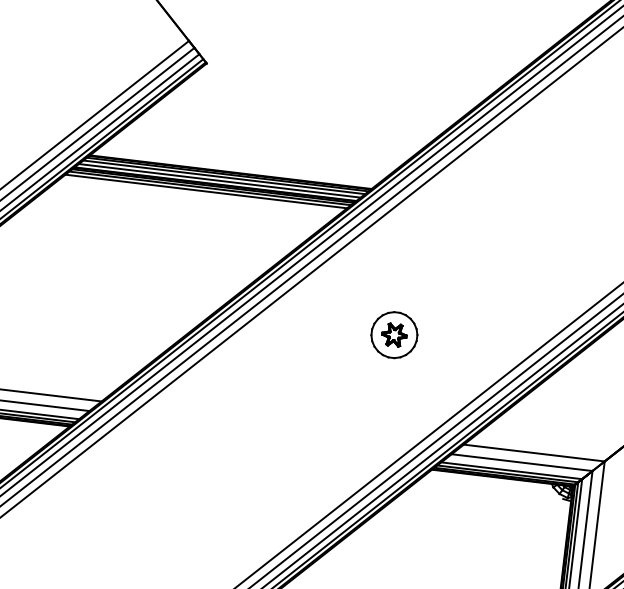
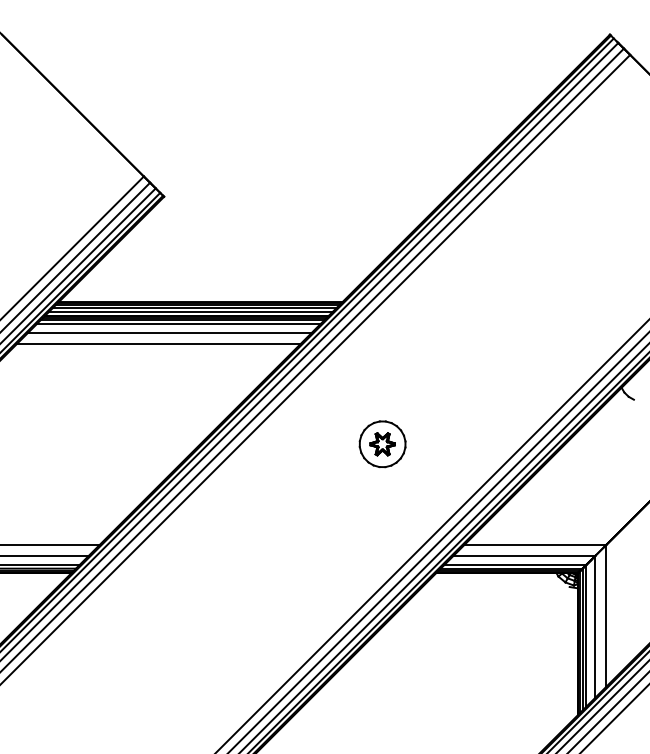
line: (195, 199) -> (169, 333), added
line: (183, 209) -> (158, 344), added

